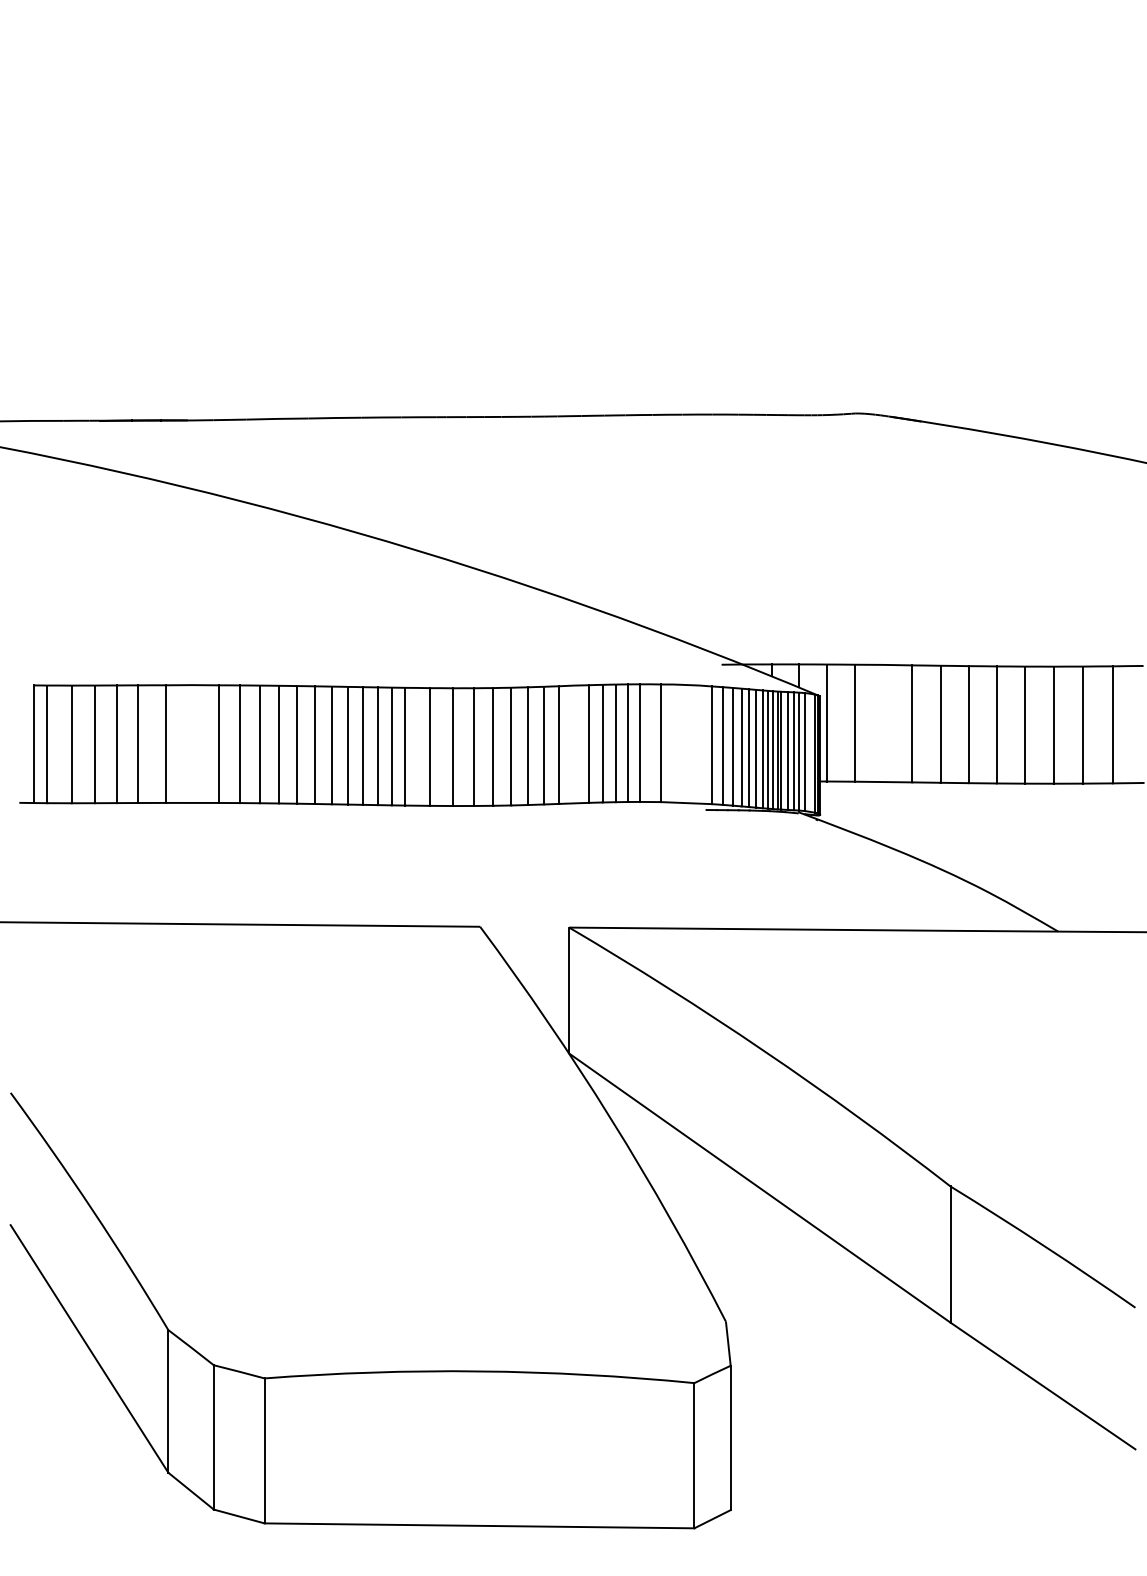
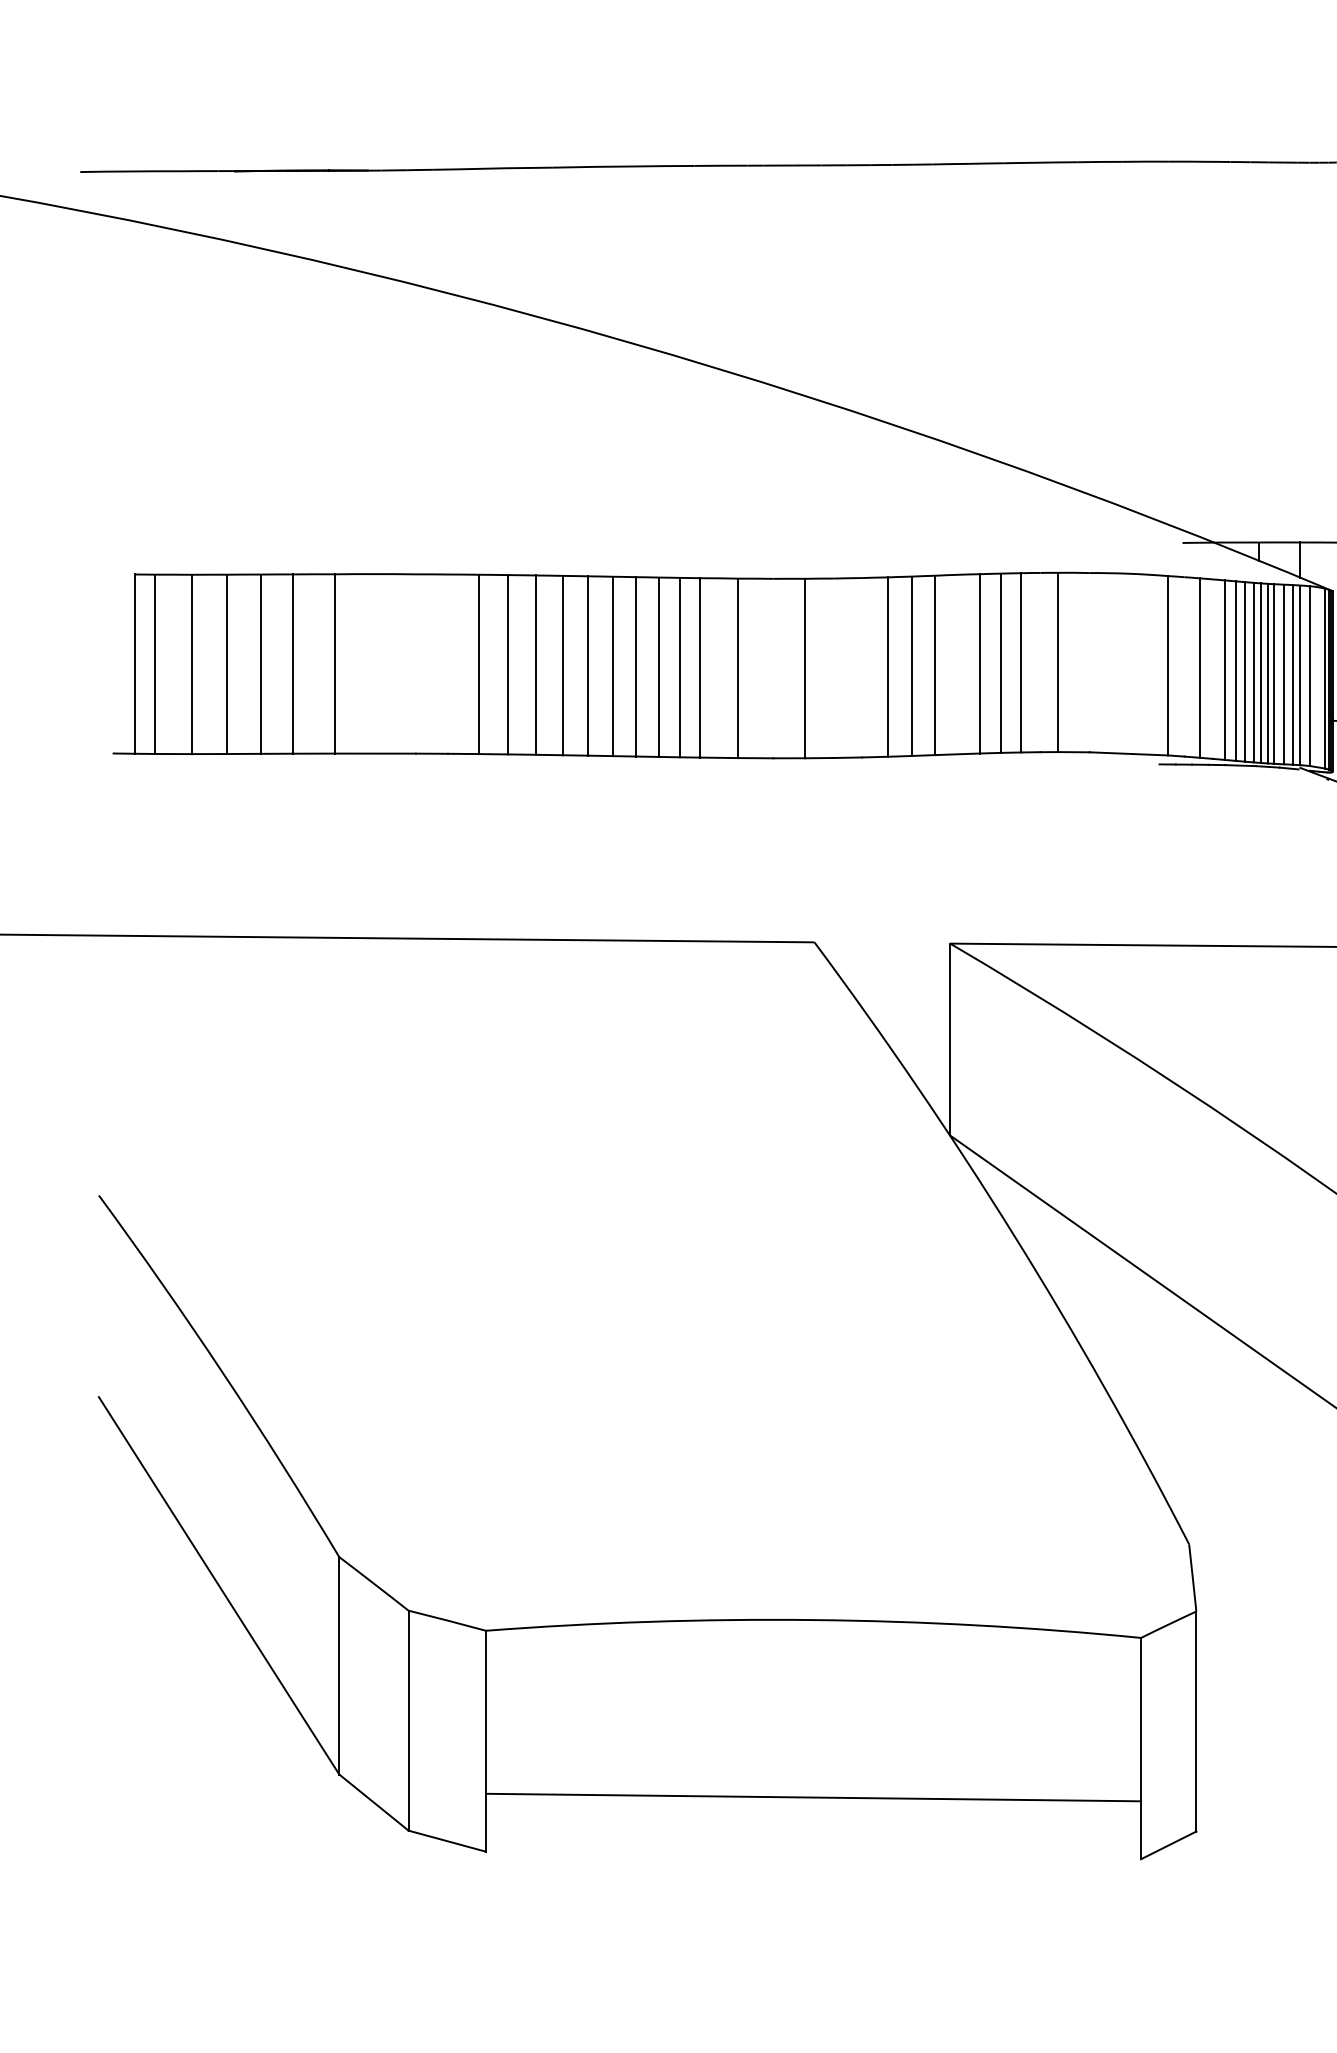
line: (218, 743) -> (415, 663), removed
line: (628, 743) -> (1040, 663), removed
line: (660, 743) -> (1089, 663), removed
line: (239, 744) -> (447, 664), removed
line: (722, 745) -> (1183, 666), removed
line: (493, 746) -> (834, 667), removed
line: (511, 746) -> (862, 667), removed
line: (453, 747) -> (773, 669), removed
line: (741, 747) -> (1212, 669), removed
line: (479, 1525) -> (813, 1797), moved

